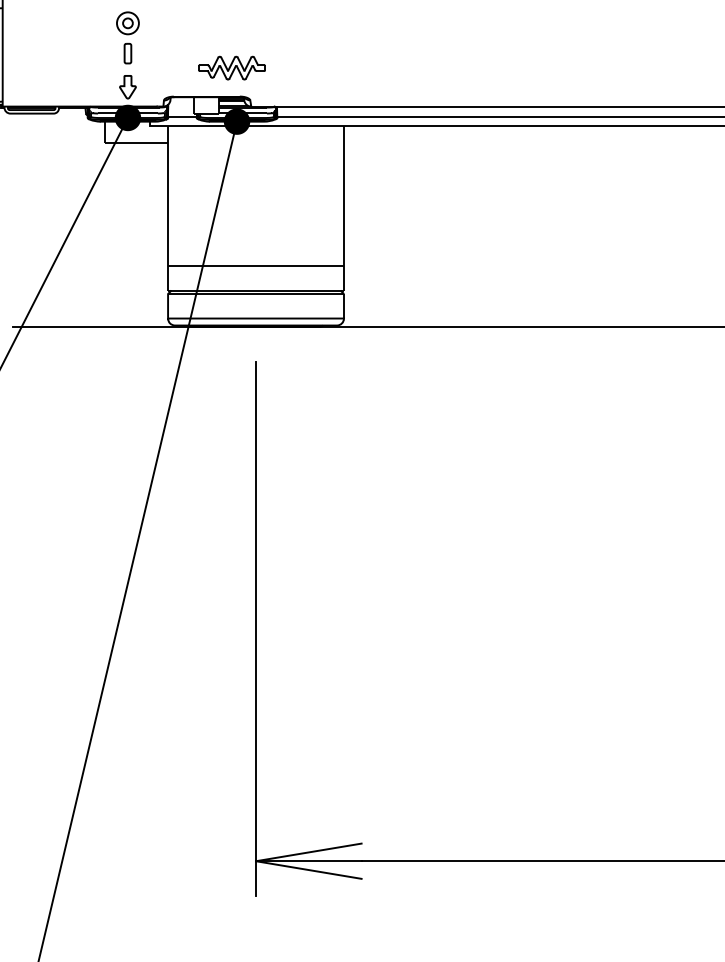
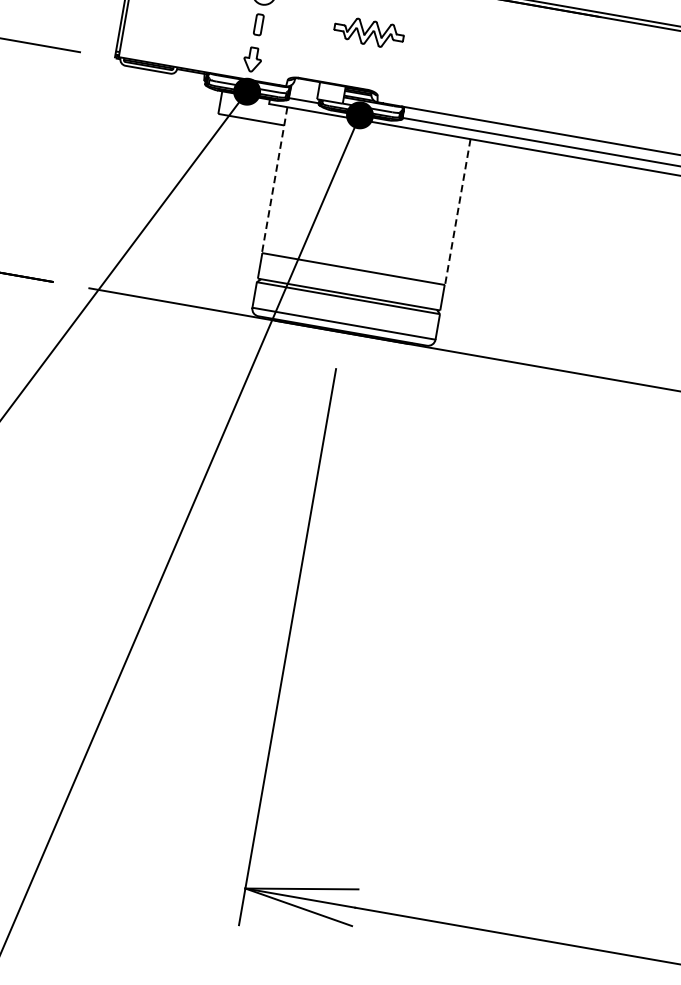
part: (231, 67) -> (368, 31), moved
line: (168, 196) -> (275, 180), solid -> dashed
line: (344, 196) -> (458, 212), solid -> dashed

